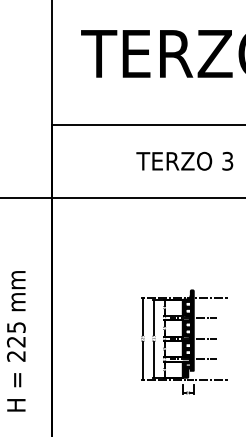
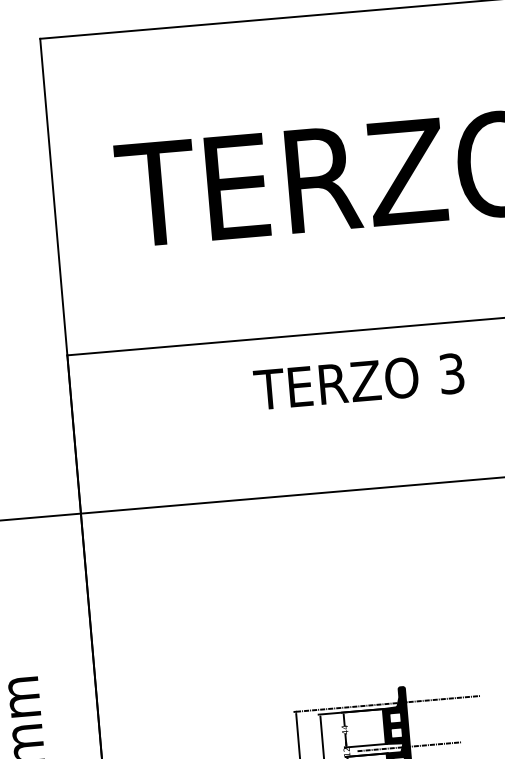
text: (184, 160) -> (358, 380), moved

